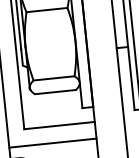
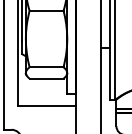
line: (53, 143) -> (40, 120), removed

